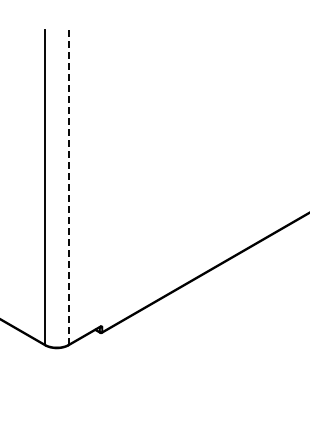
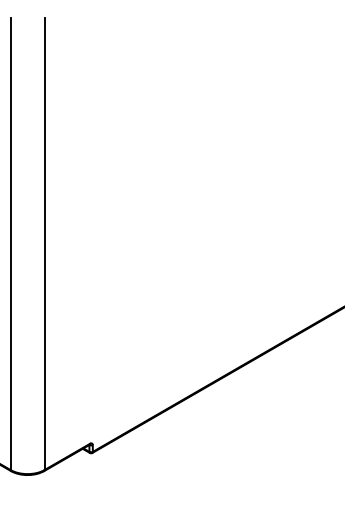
line: (68, 186) -> (44, 242), dashed -> solid

